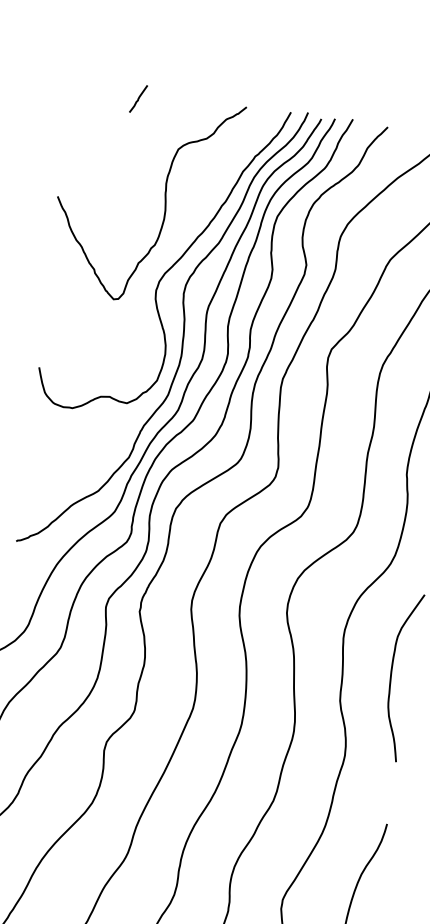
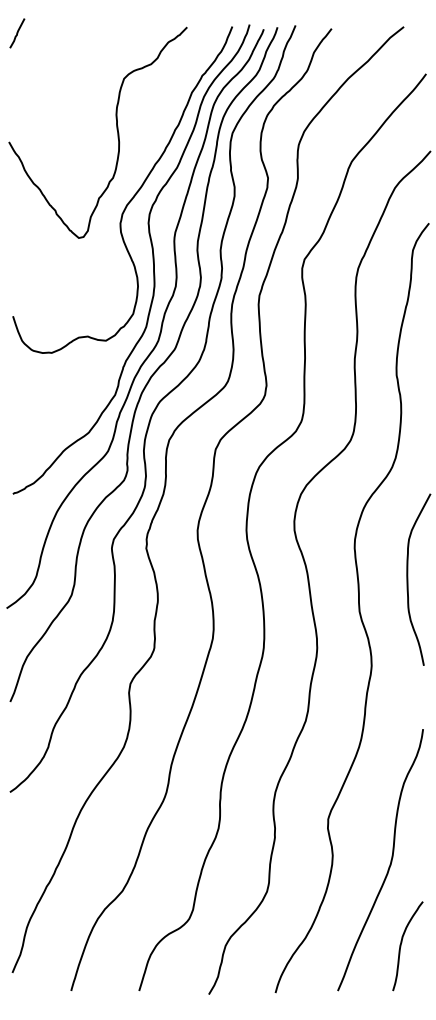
line: (138, 99) -> (17, 33), moved

